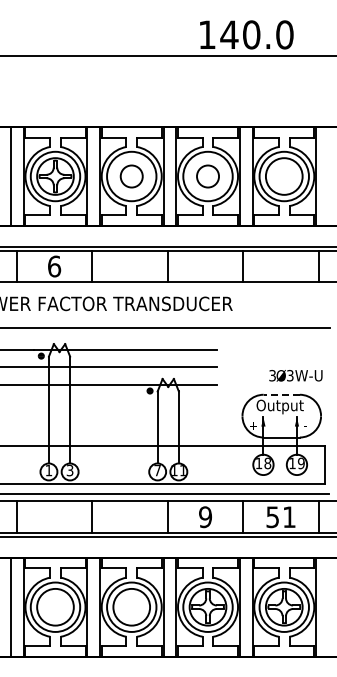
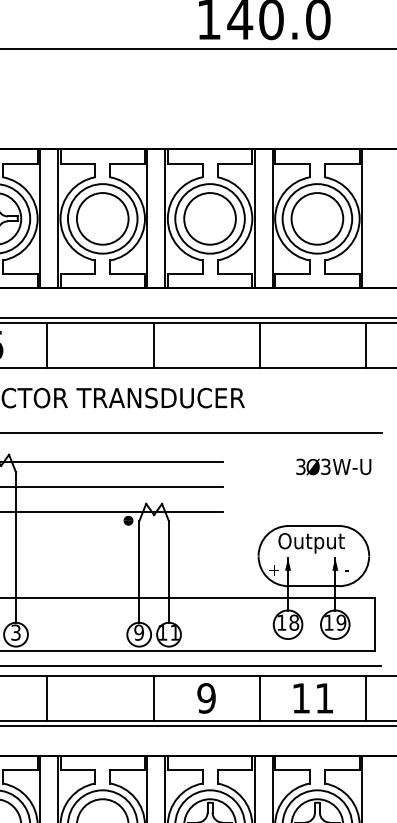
circle: (131, 176) -> (102, 218), size x1.67
circle: (207, 176) -> (209, 218), size x1.67
text: (295, 375) -> (333, 466), moved
line: (281, 394) -> (313, 525), dashed -> solid
text: (157, 470) -> (138, 632), 7 -> 9
text: (272, 517) -> (300, 698), 51 -> 11

